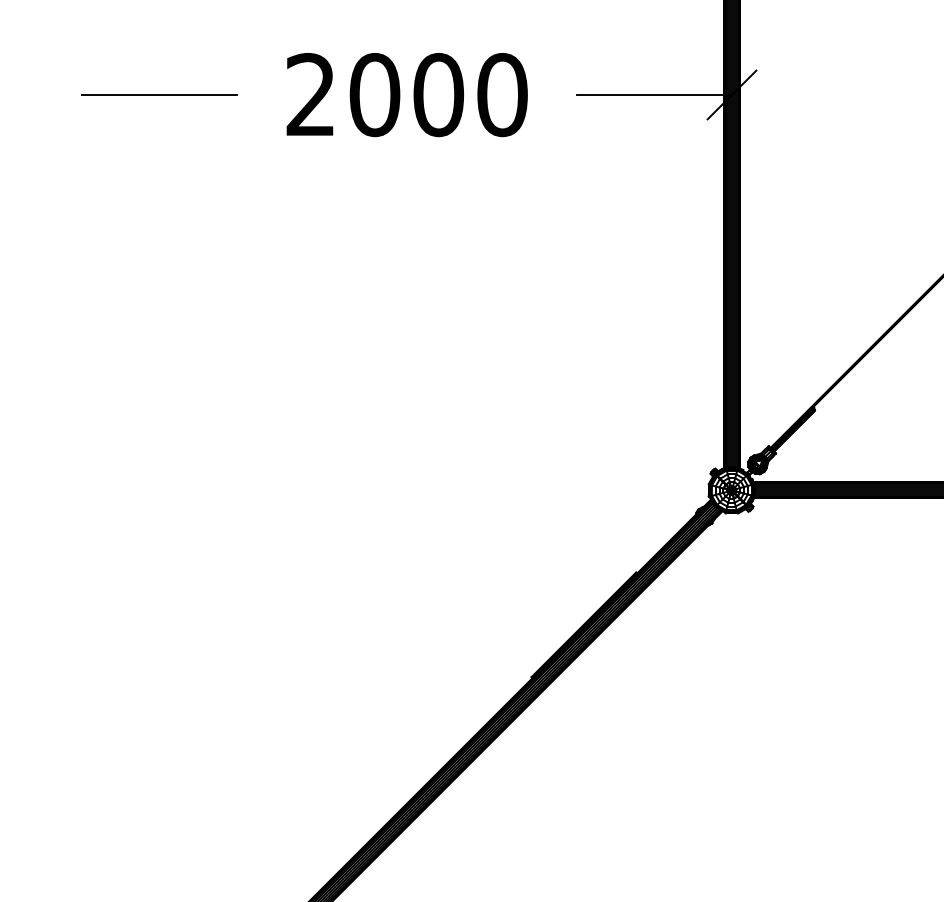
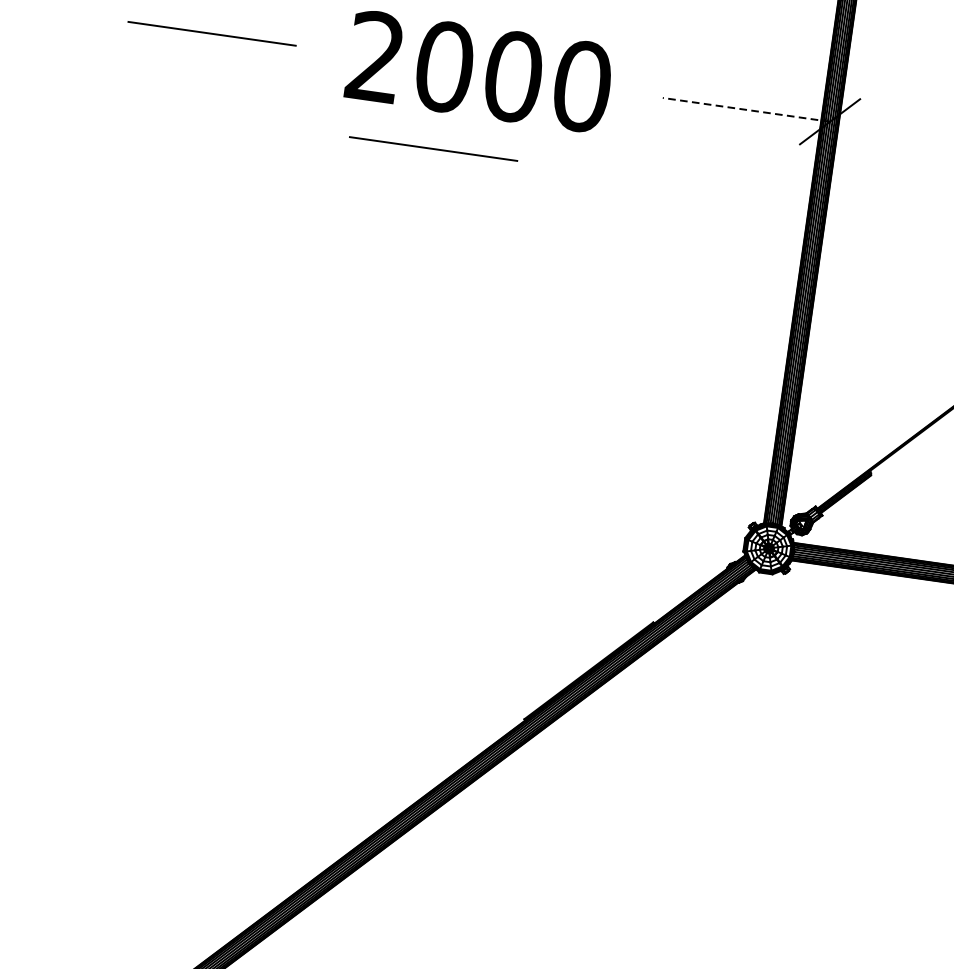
line: (654, 95) -> (746, 110), solid -> dashed
line: (375, 170) -> (433, 148), added

